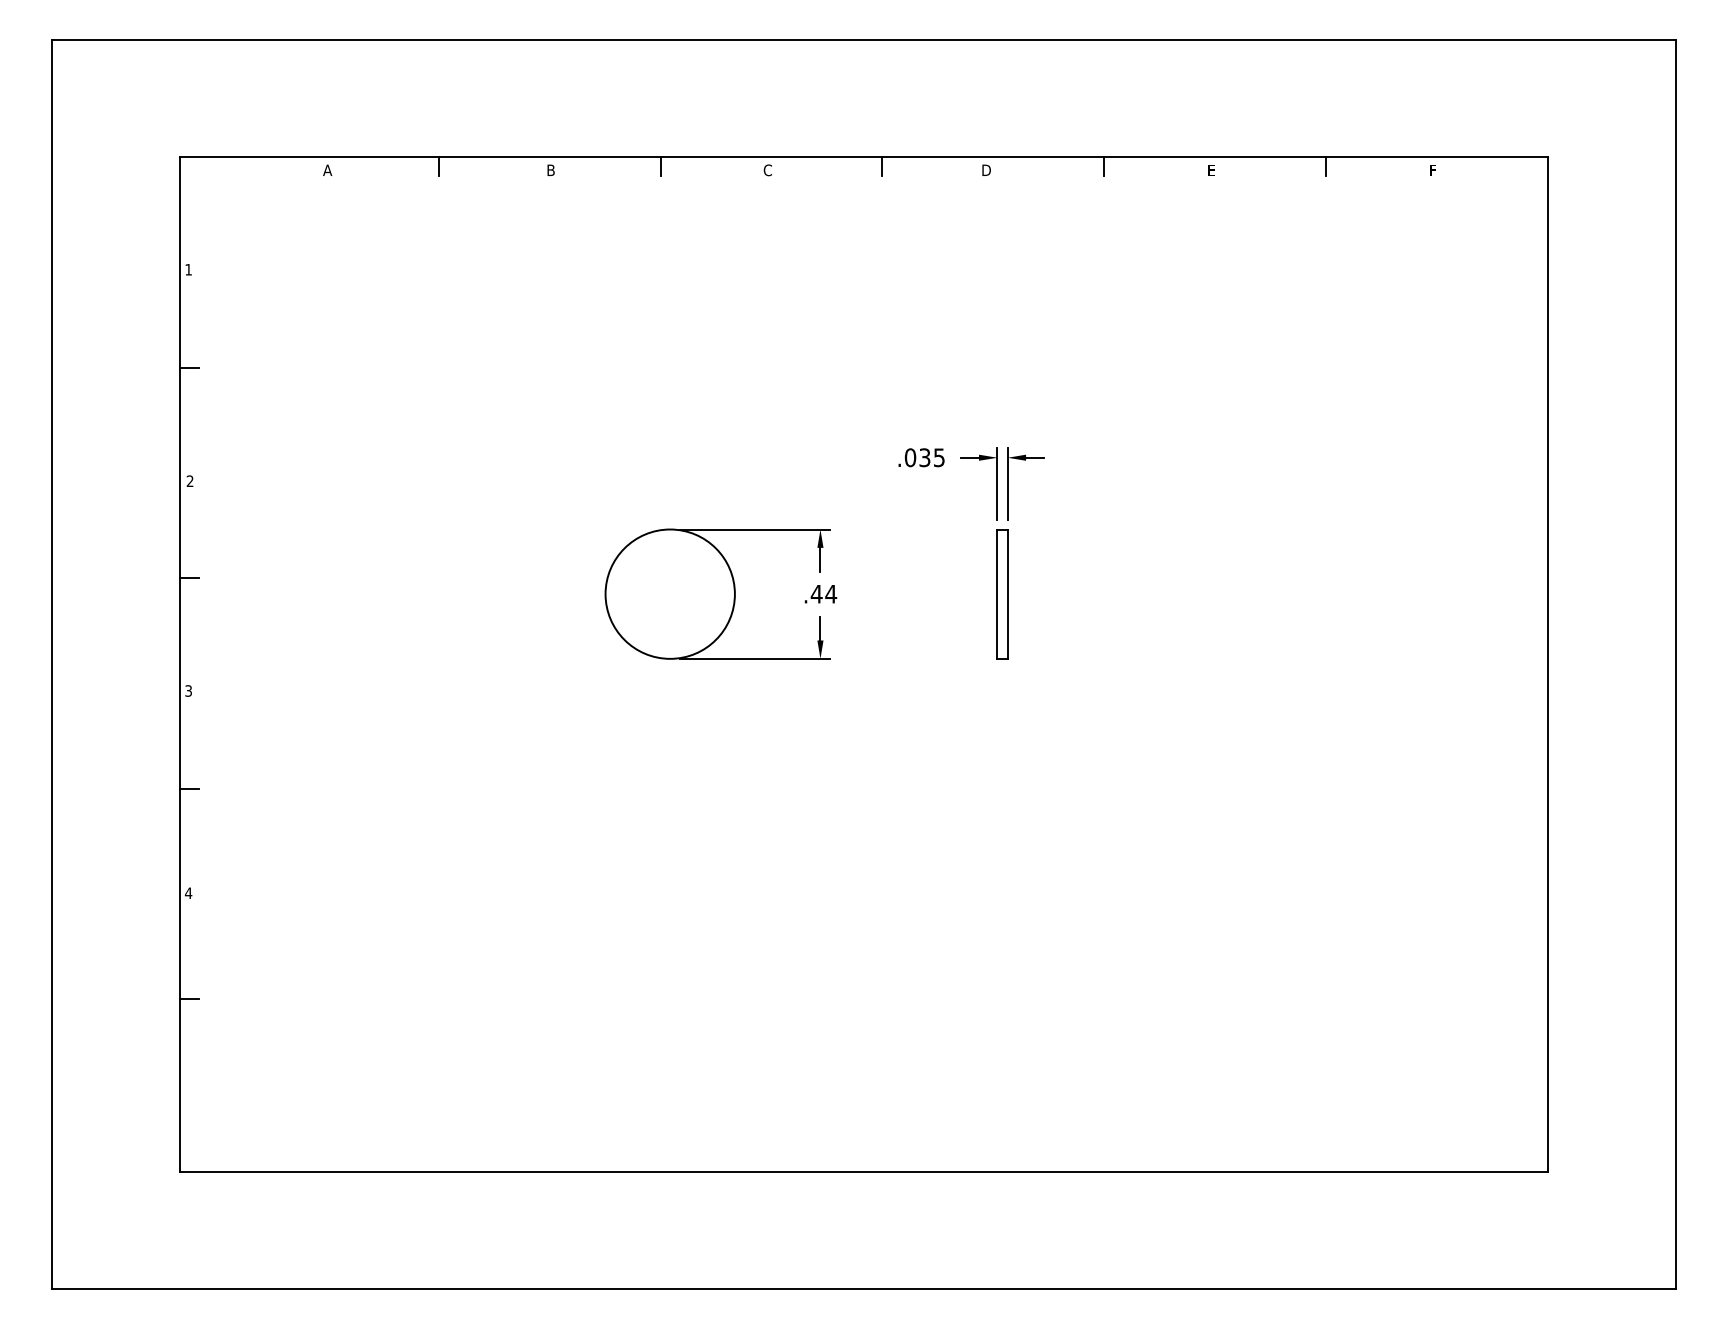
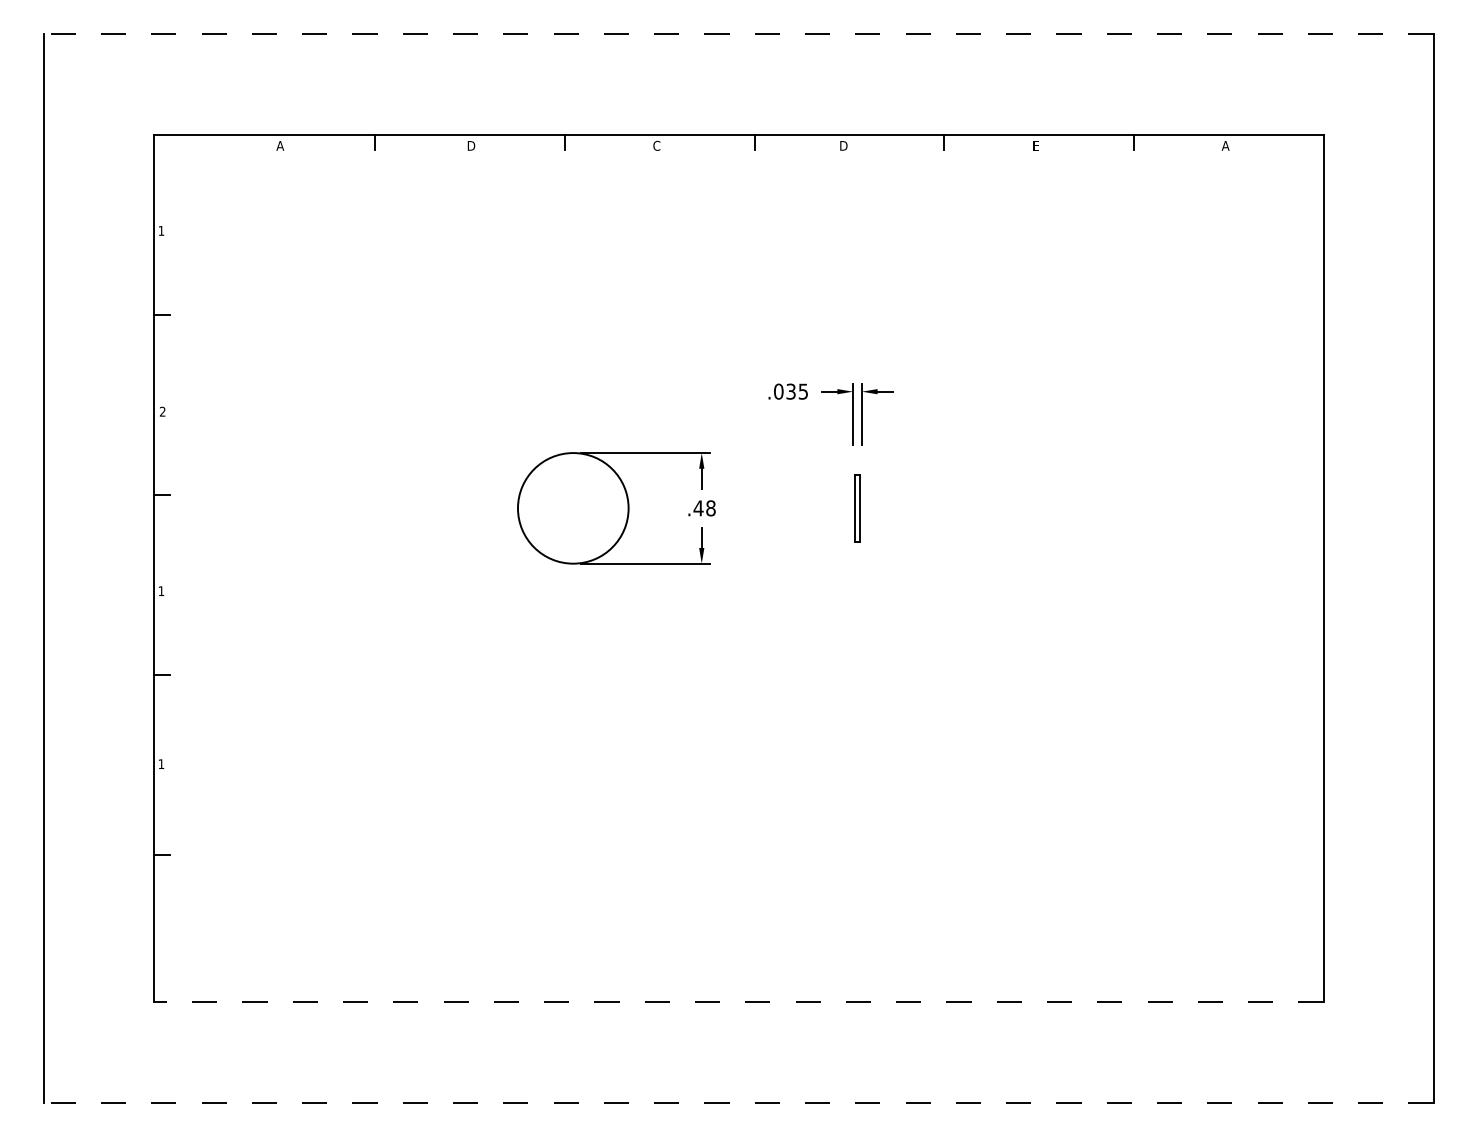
line: (863, 39) -> (738, 34), solid -> dashed
text: (551, 169) -> (471, 145), B -> D
text: (1432, 169) -> (1225, 145), F -> A
text: (831, 593) -> (711, 507), .44 -> .48
part: (1002, 594) -> (857, 508), size x0.6
text: (188, 690) -> (161, 590), 3 -> 1
text: (188, 892) -> (161, 763), 4 -> 1
line: (864, 1171) -> (739, 1002), solid -> dashed
line: (863, 1289) -> (738, 1103), solid -> dashed

